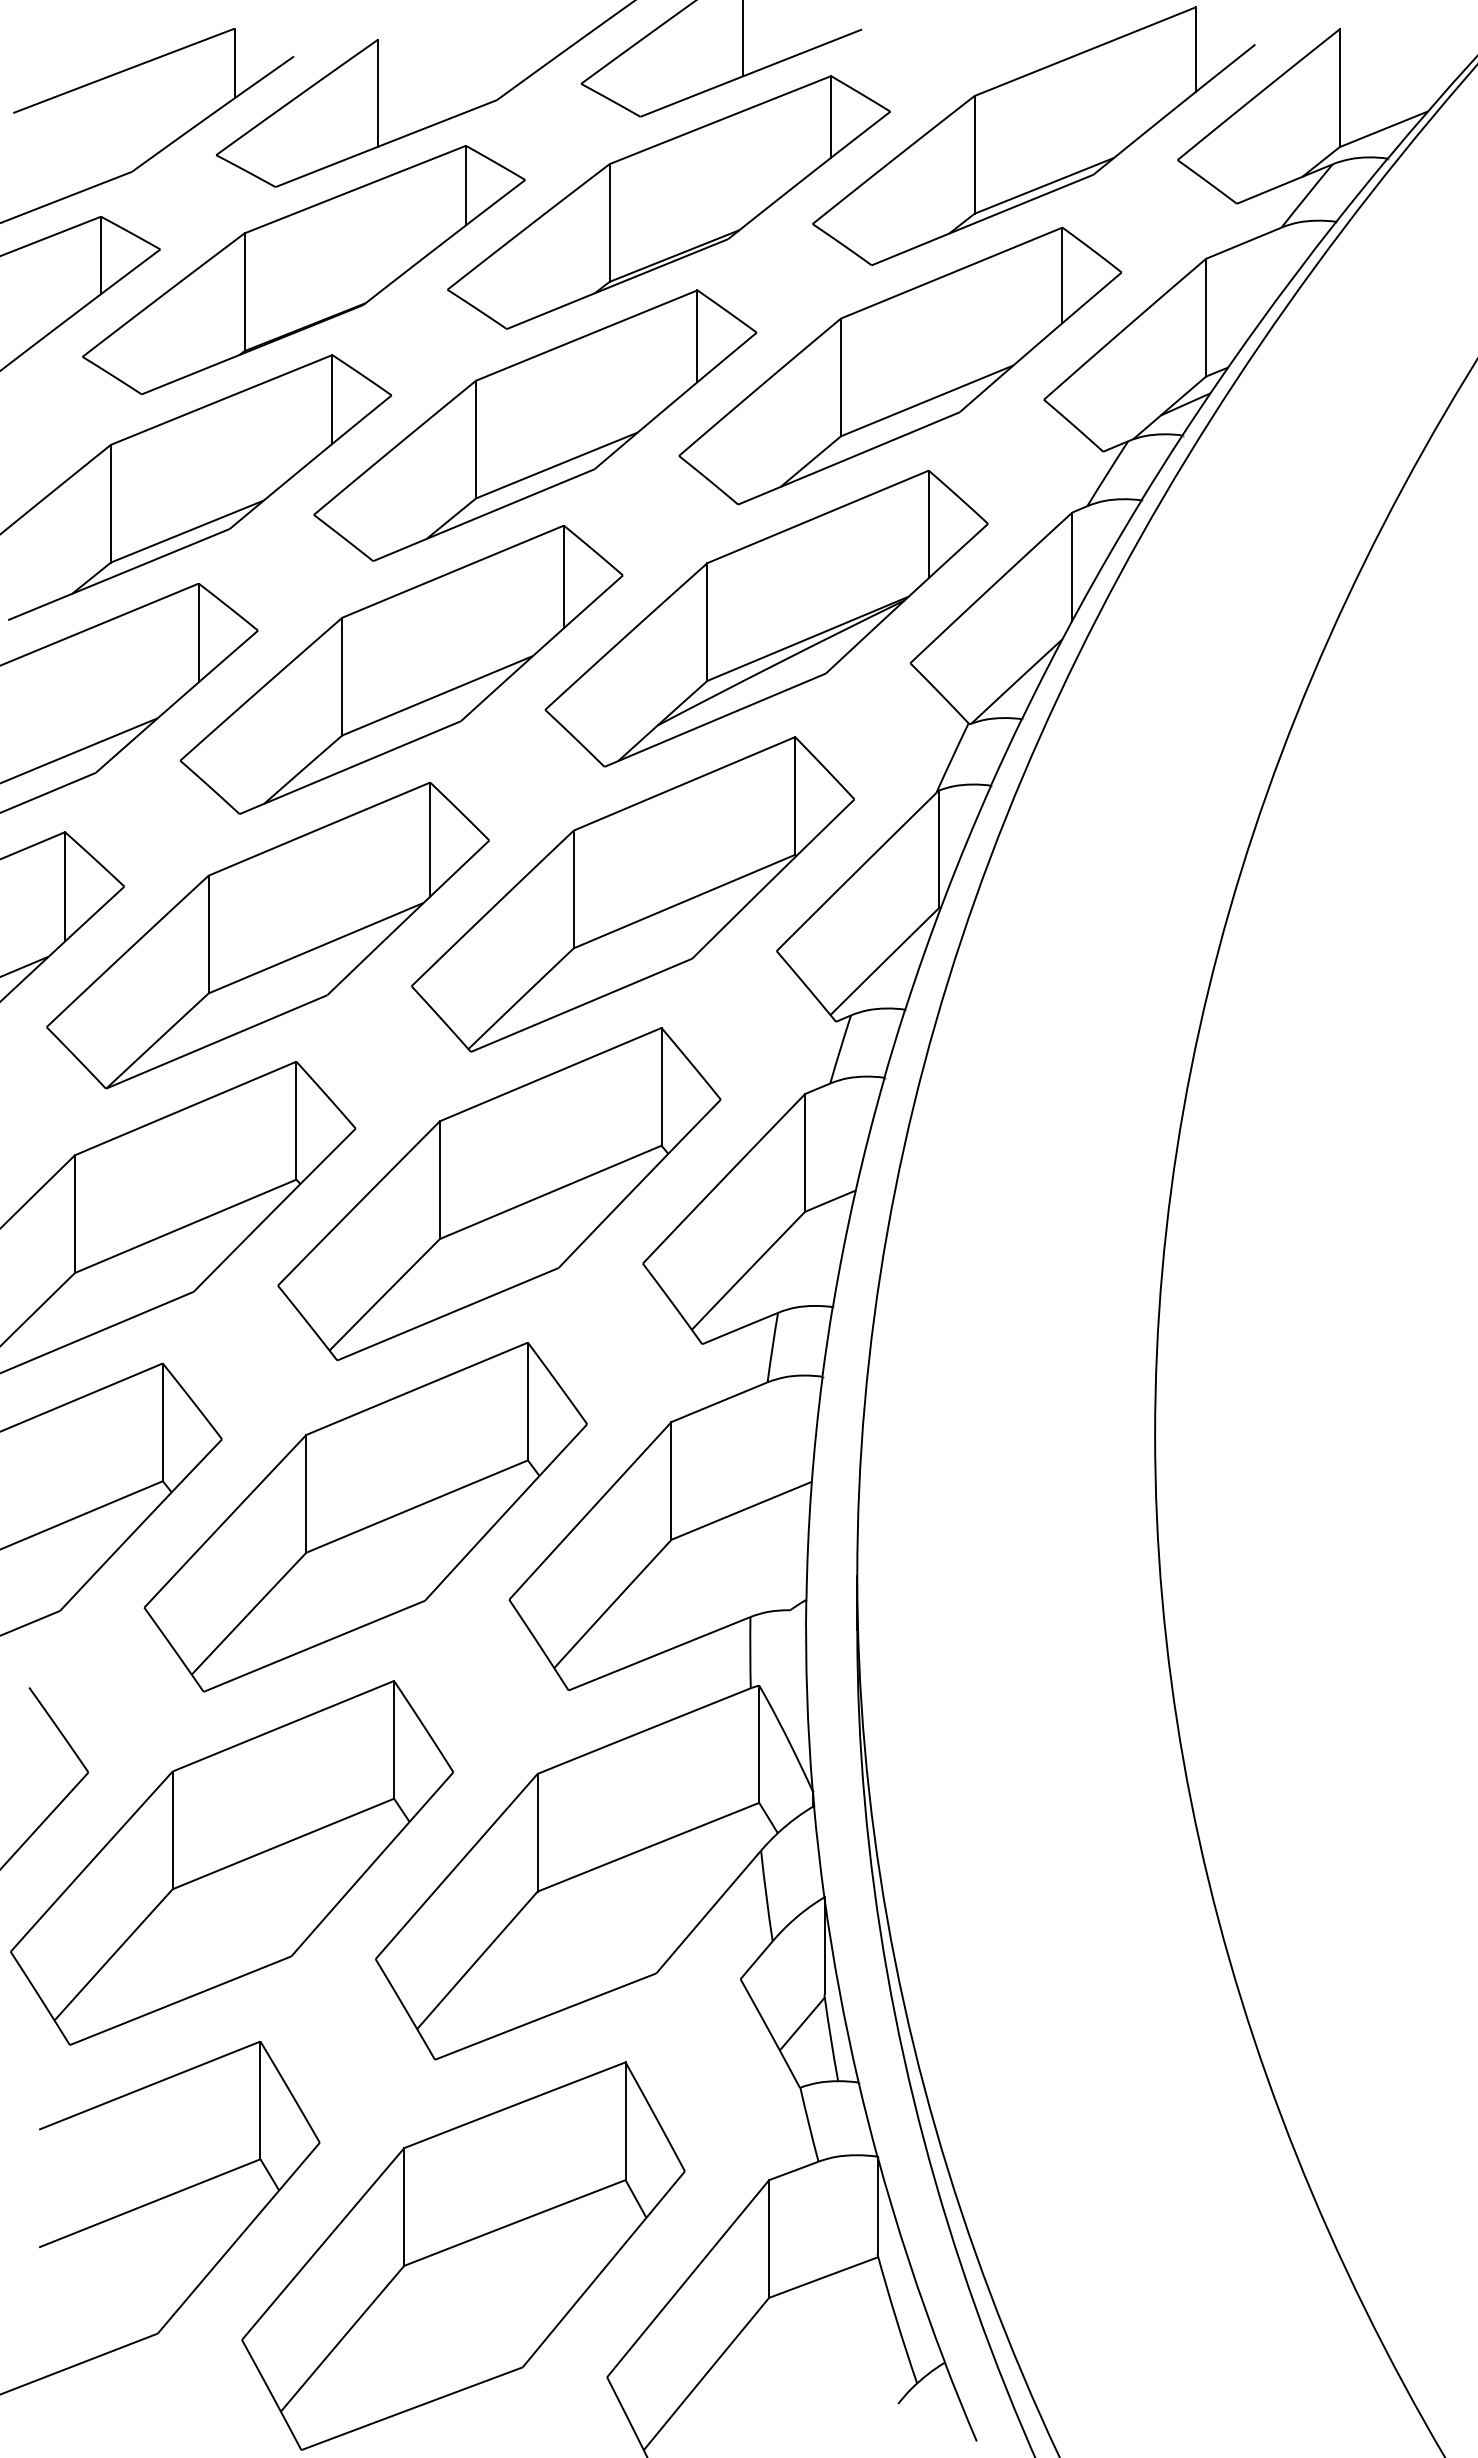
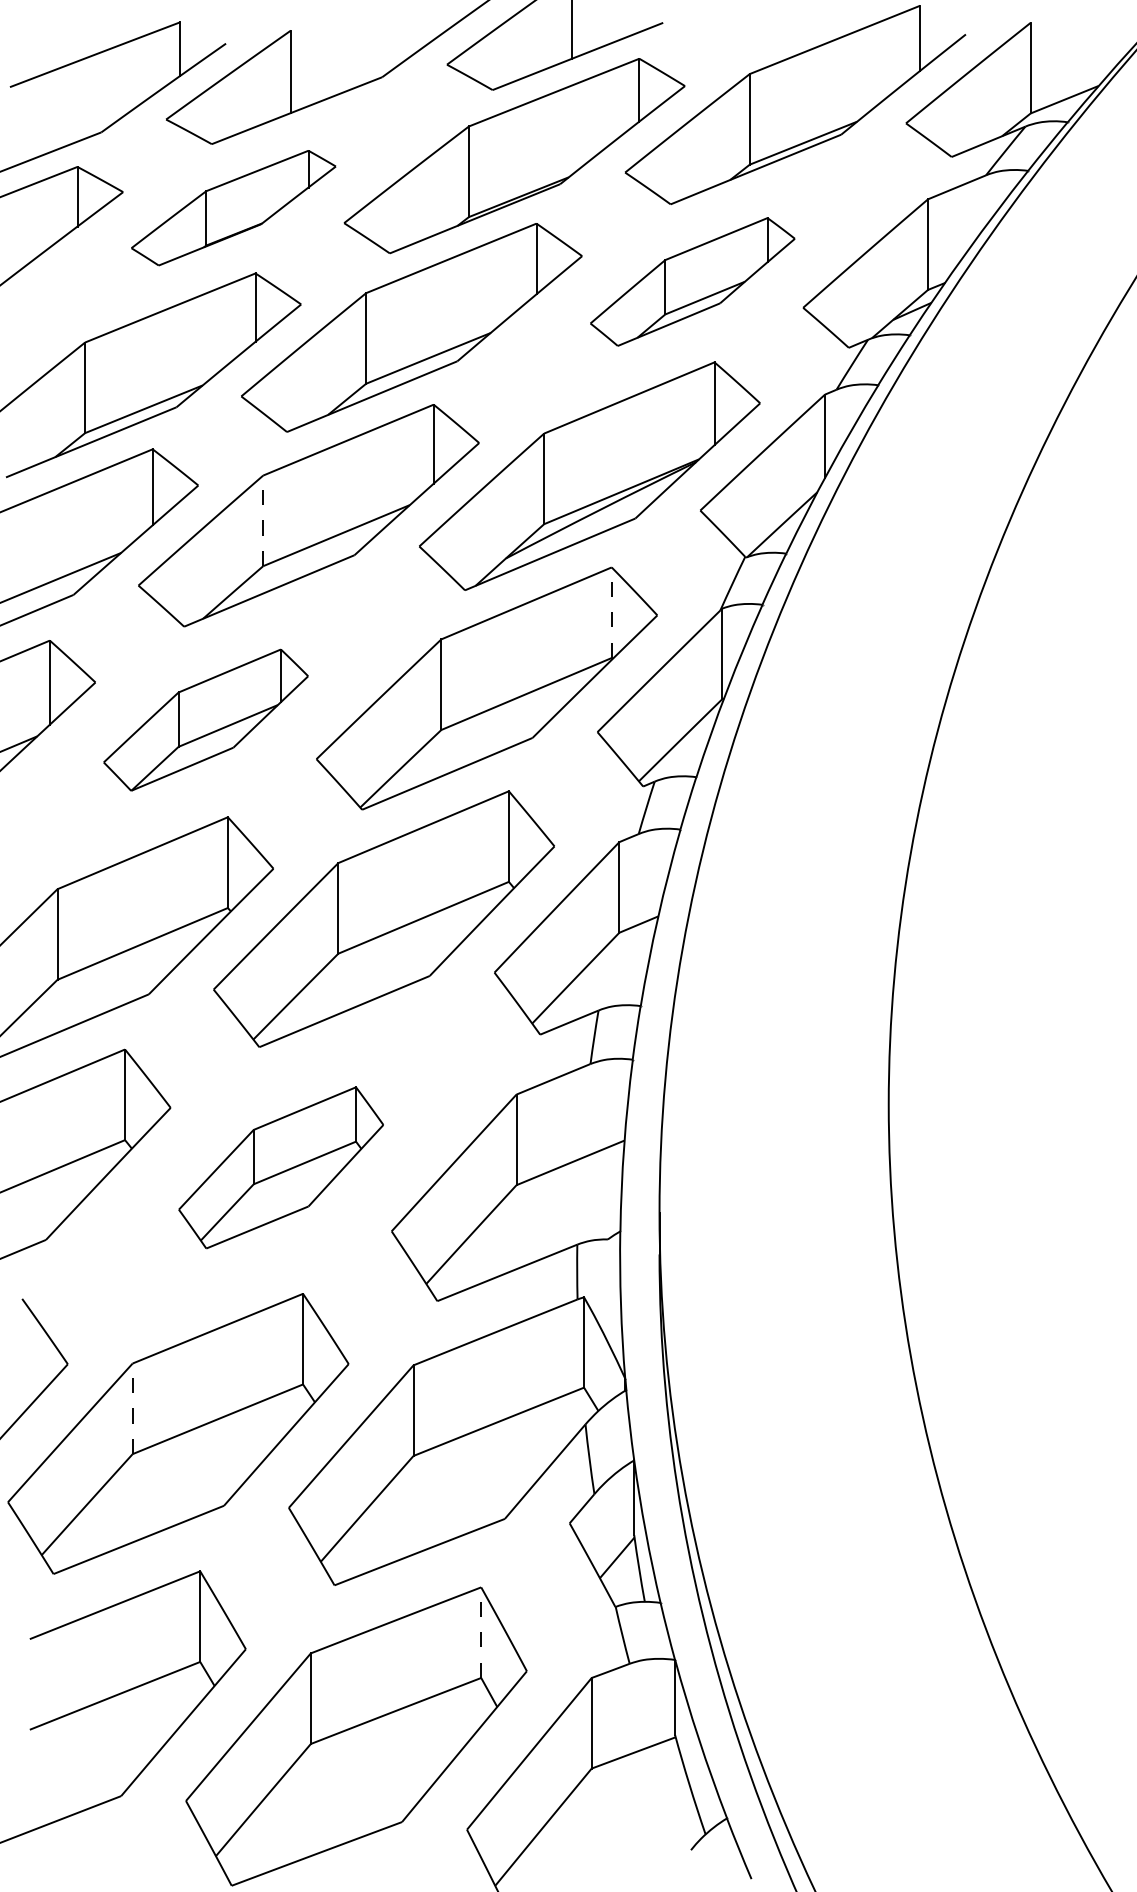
part: (303, 270) -> (233, 208), size x0.6
part: (900, 366) -> (692, 282), size x0.6
line: (342, 676) -> (263, 520), solid -> dashed
line: (795, 795) -> (611, 612), solid -> dashed
part: (267, 935) -> (205, 720), size x0.6
part: (365, 1517) -> (281, 1168), size x0.6
line: (172, 1830) -> (132, 1408), solid -> dashed
line: (625, 2121) -> (481, 1632), solid -> dashed

